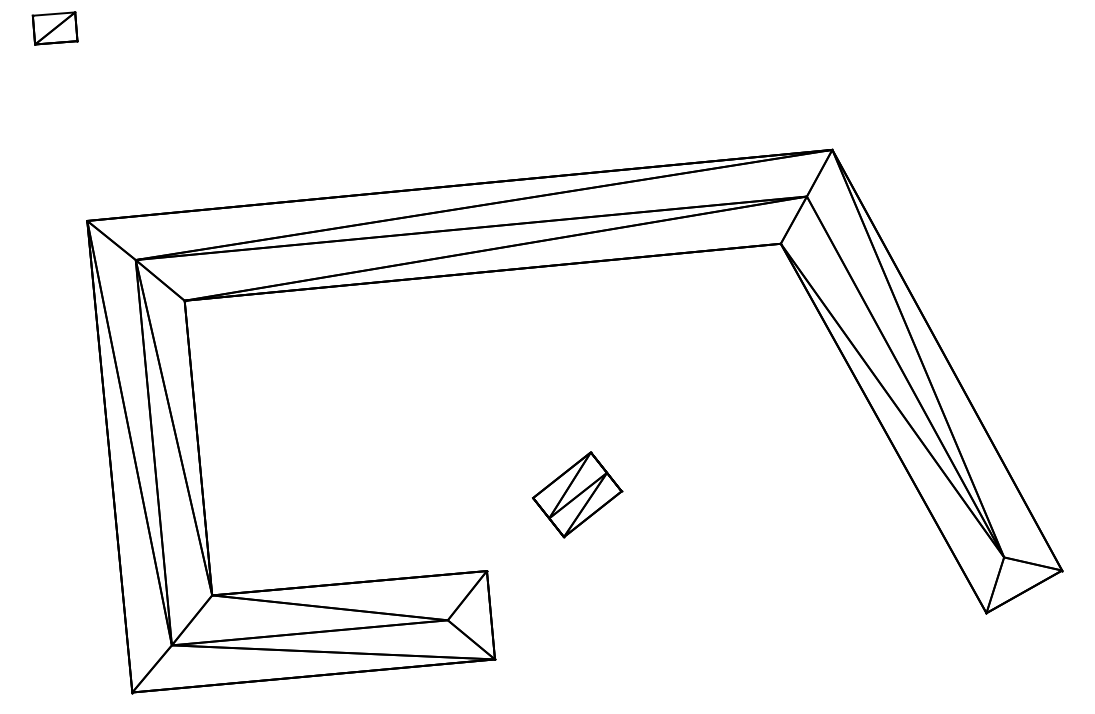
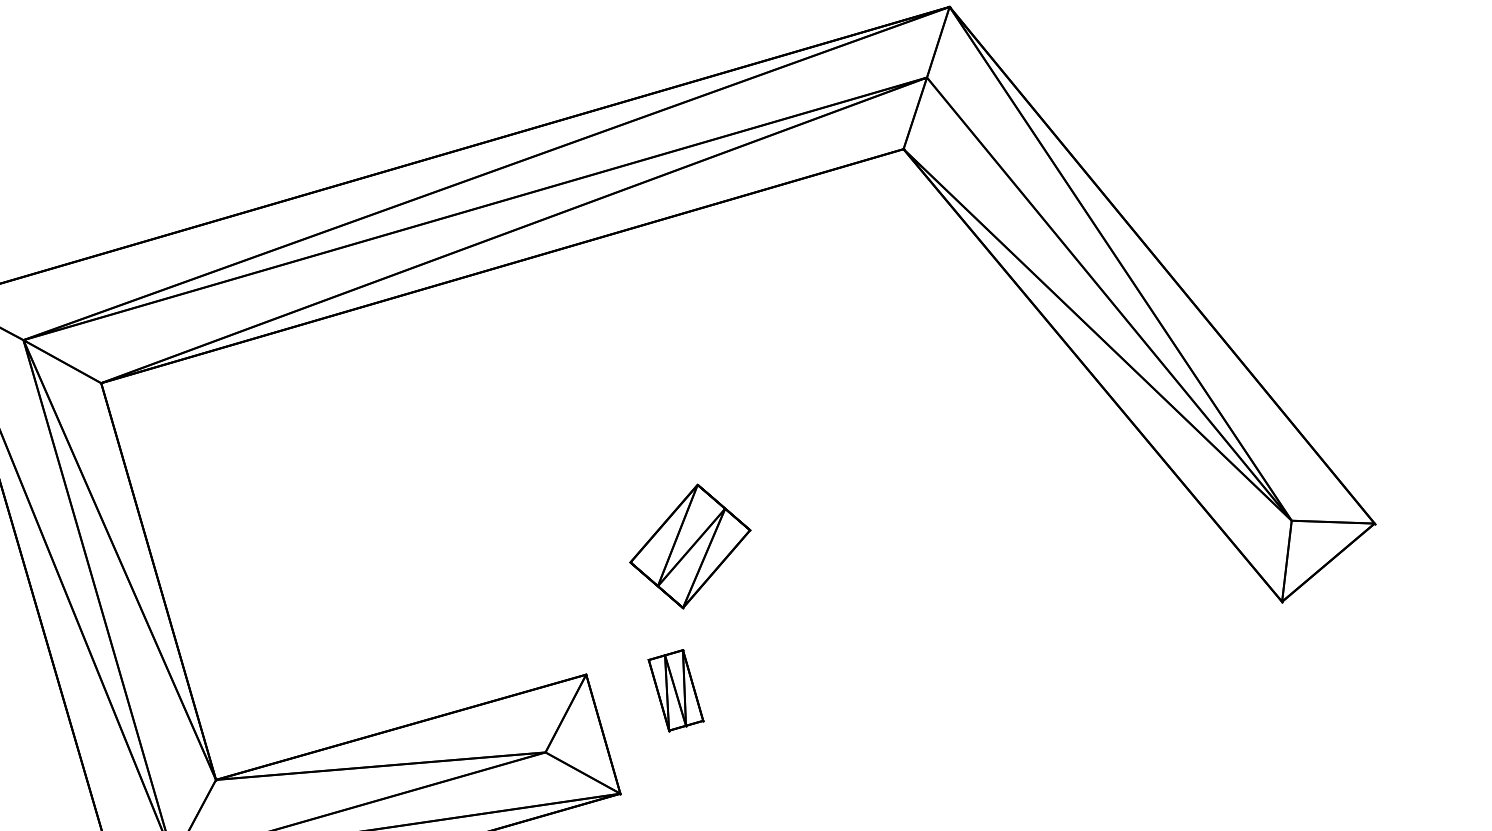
part: (547, 594) -> (675, 690), added

